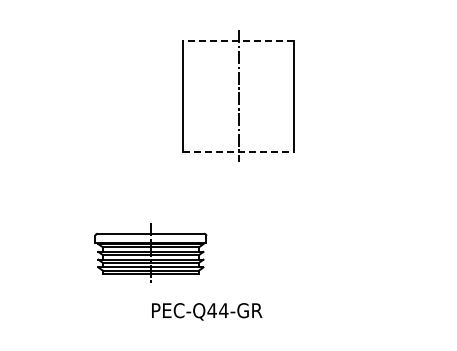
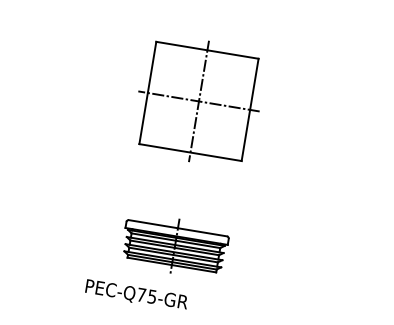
line: (238, 40) -> (207, 50), dashed -> solid
line: (238, 96) -> (198, 101), added
line: (239, 151) -> (191, 152), dashed -> solid
part: (150, 252) -> (174, 245), moved
text: (217, 310) -> (146, 295), PEC-Q44-GR -> PEC-Q75-GR

